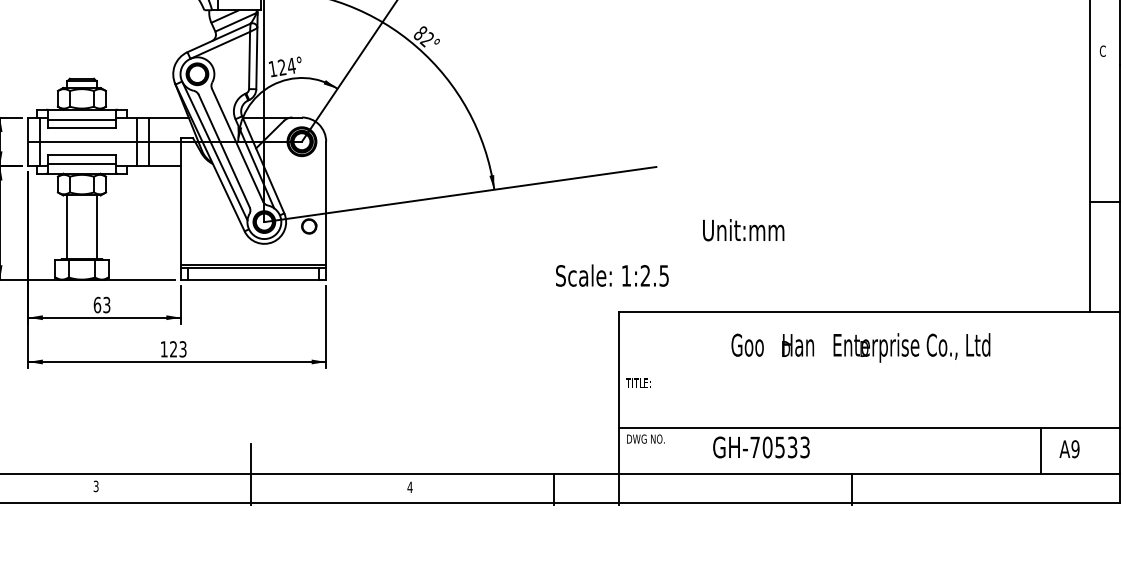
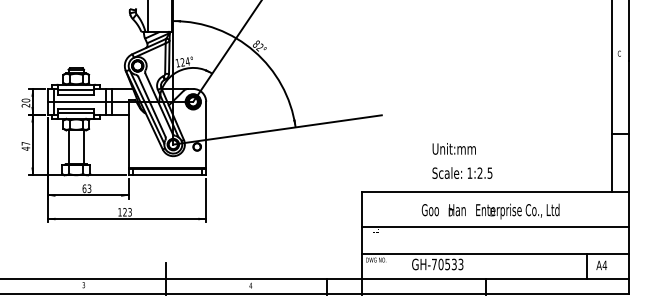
text: (742, 229) -> (453, 148), moved
text: (612, 274) -> (462, 172), moved
line: (868, 376) -> (494, 226), added
text: (1074, 449) -> (604, 265), A9 -> A4

